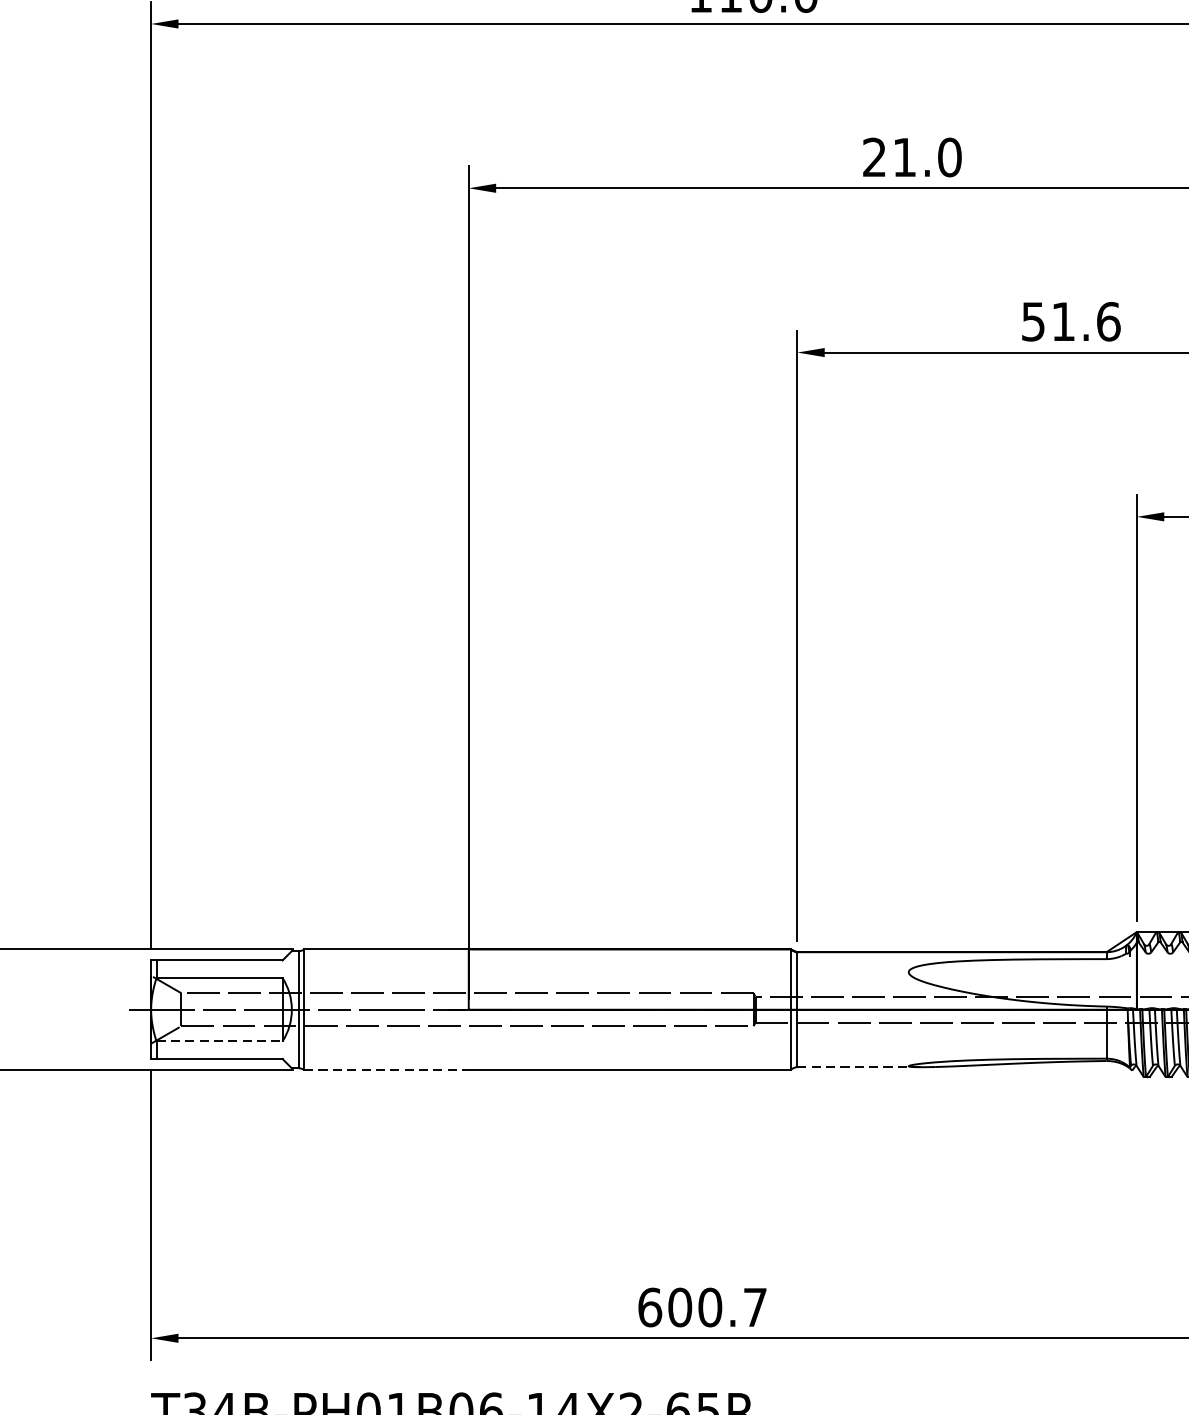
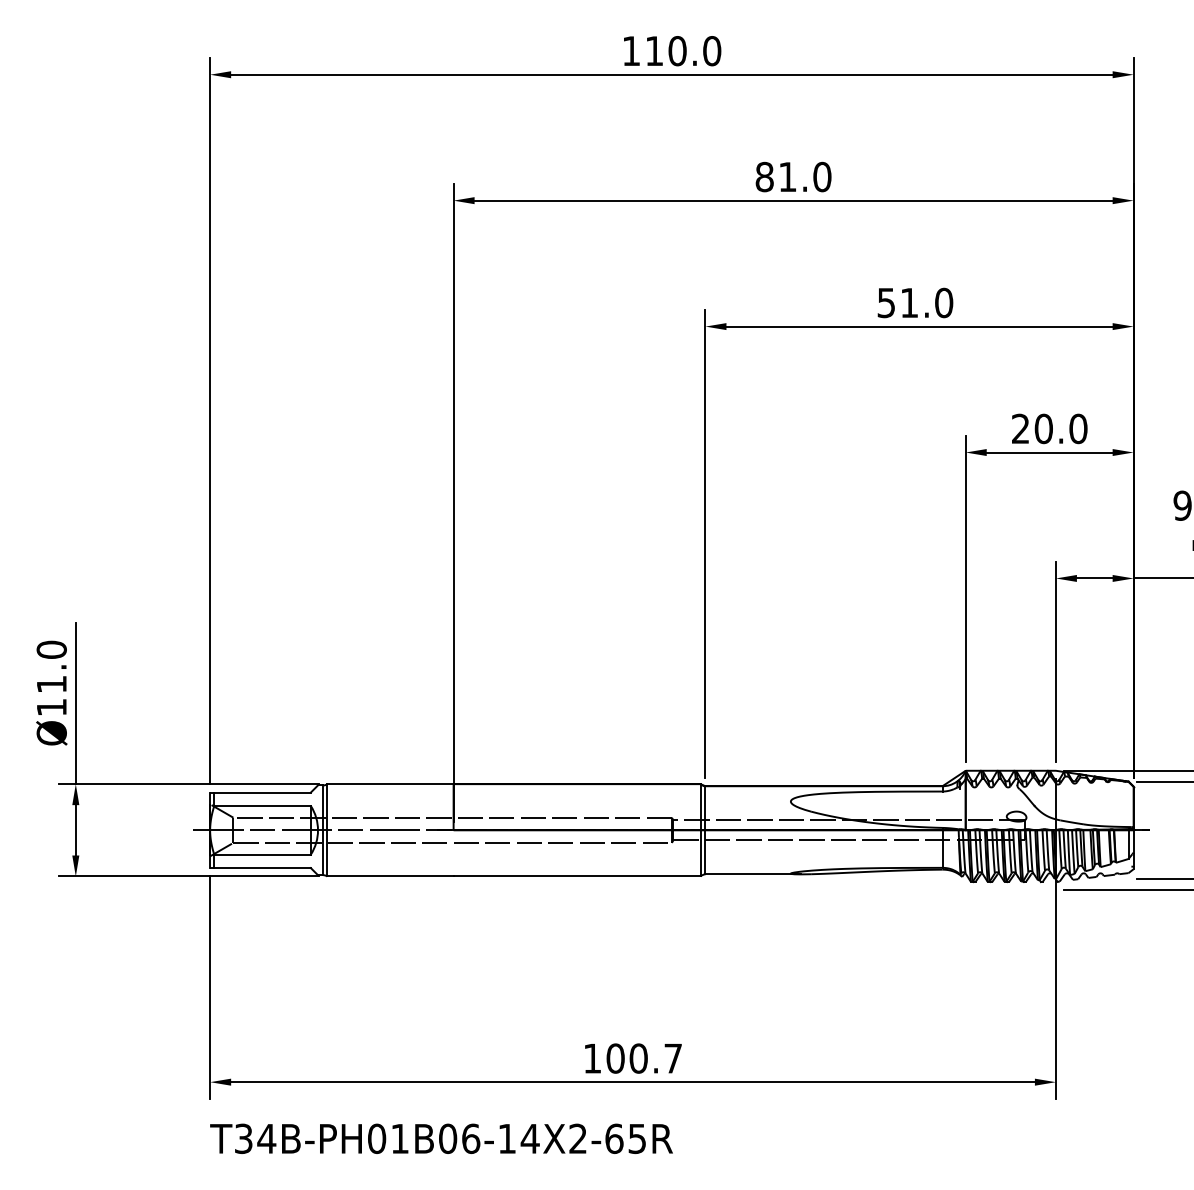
text: (874, 158) -> (764, 177), 21.0 -> 81.0
text: (1109, 321) -> (944, 302), 51.6 -> 51.0
line: (220, 1041) -> (263, 854), dashed -> solid
line: (858, 1067) -> (752, 874), dashed -> solid
line: (387, 1069) -> (391, 876), dashed -> solid
text: (649, 1307) -> (592, 1058), 600.7 -> 100.7

